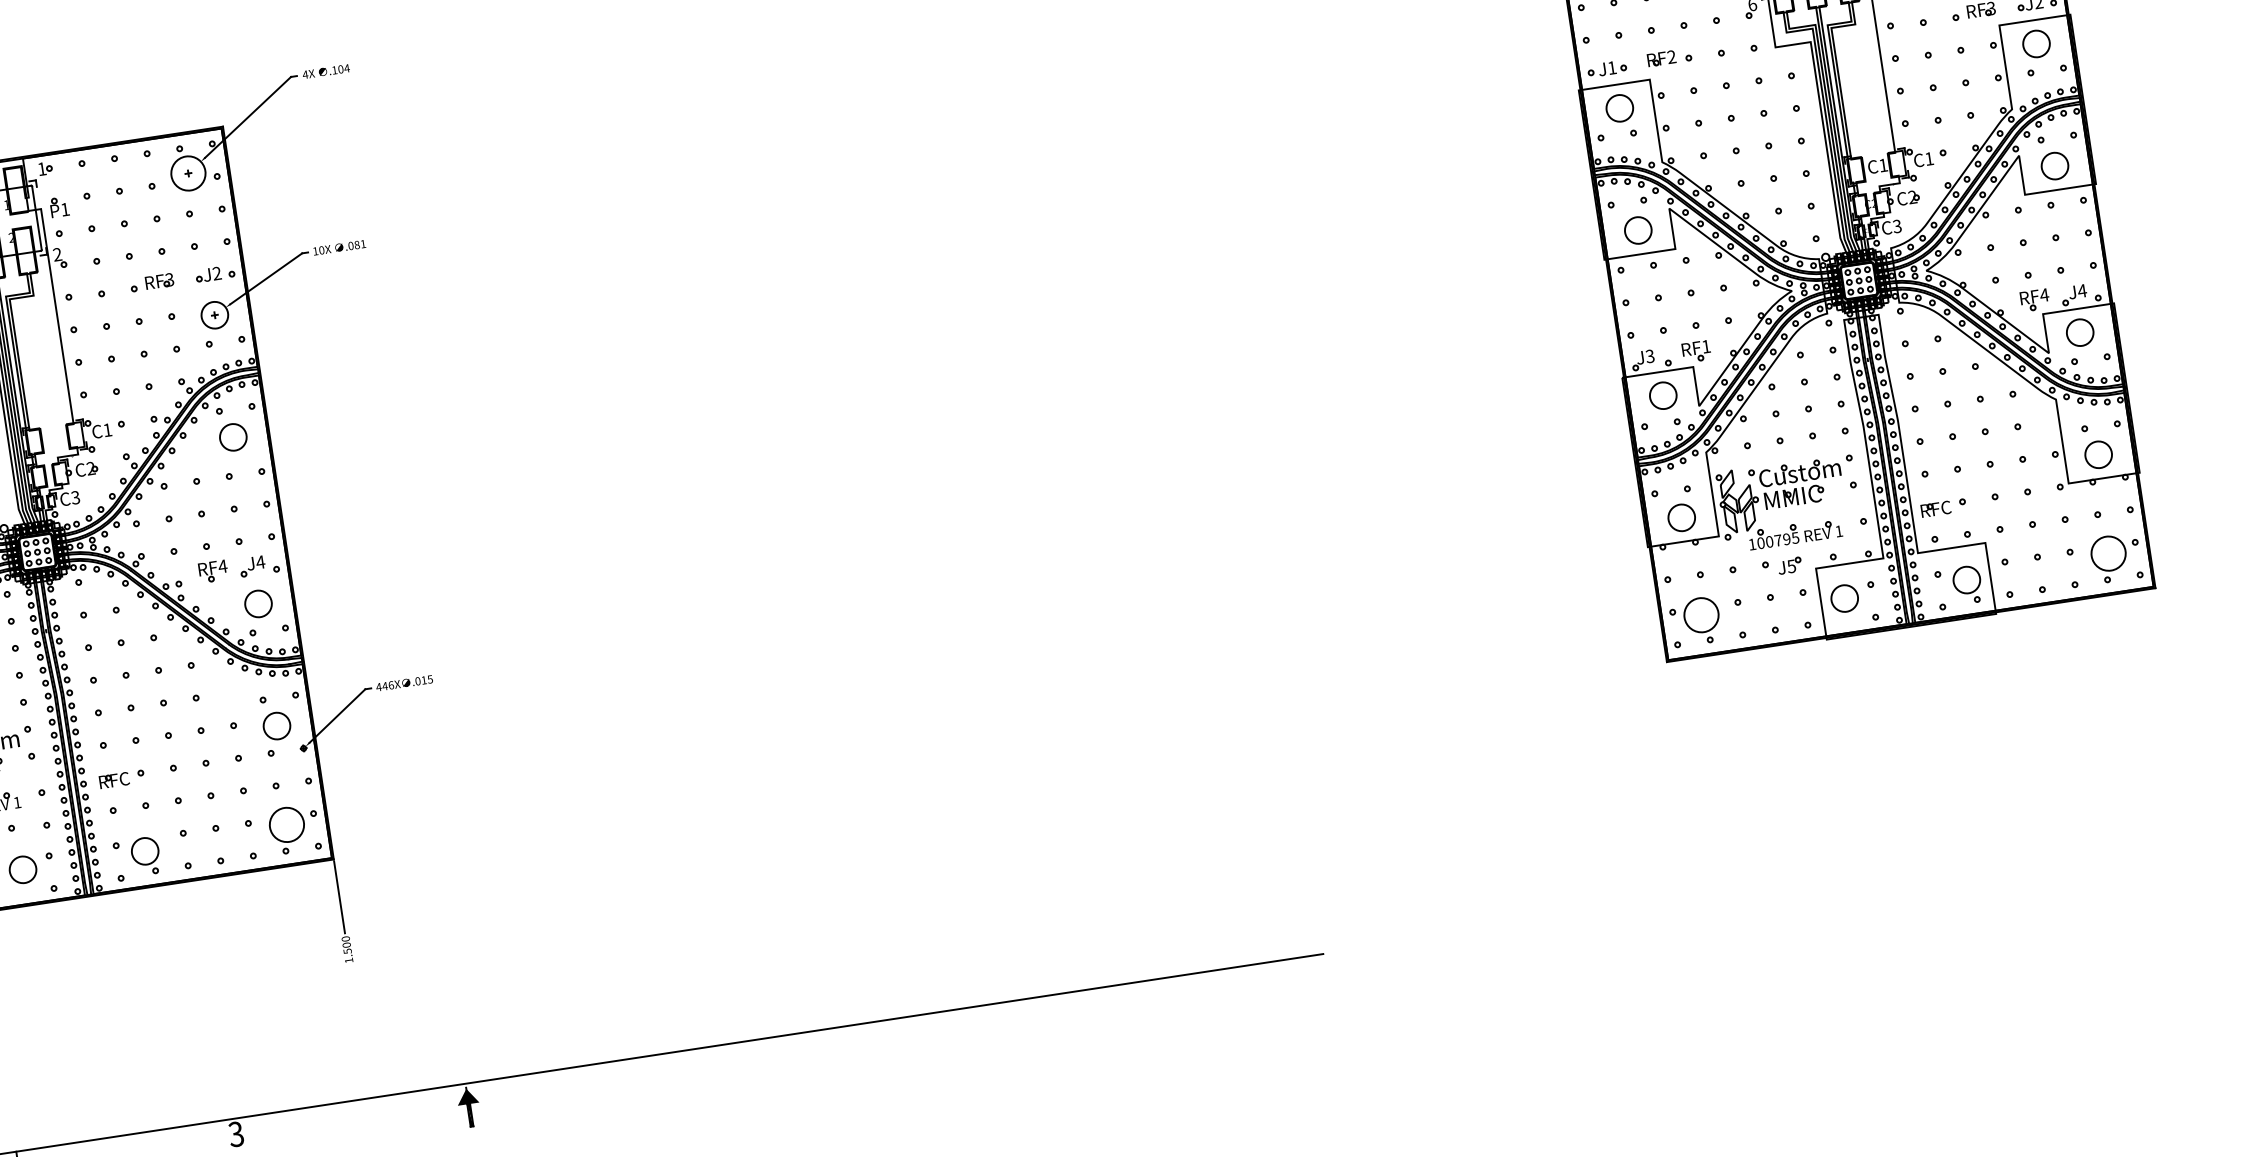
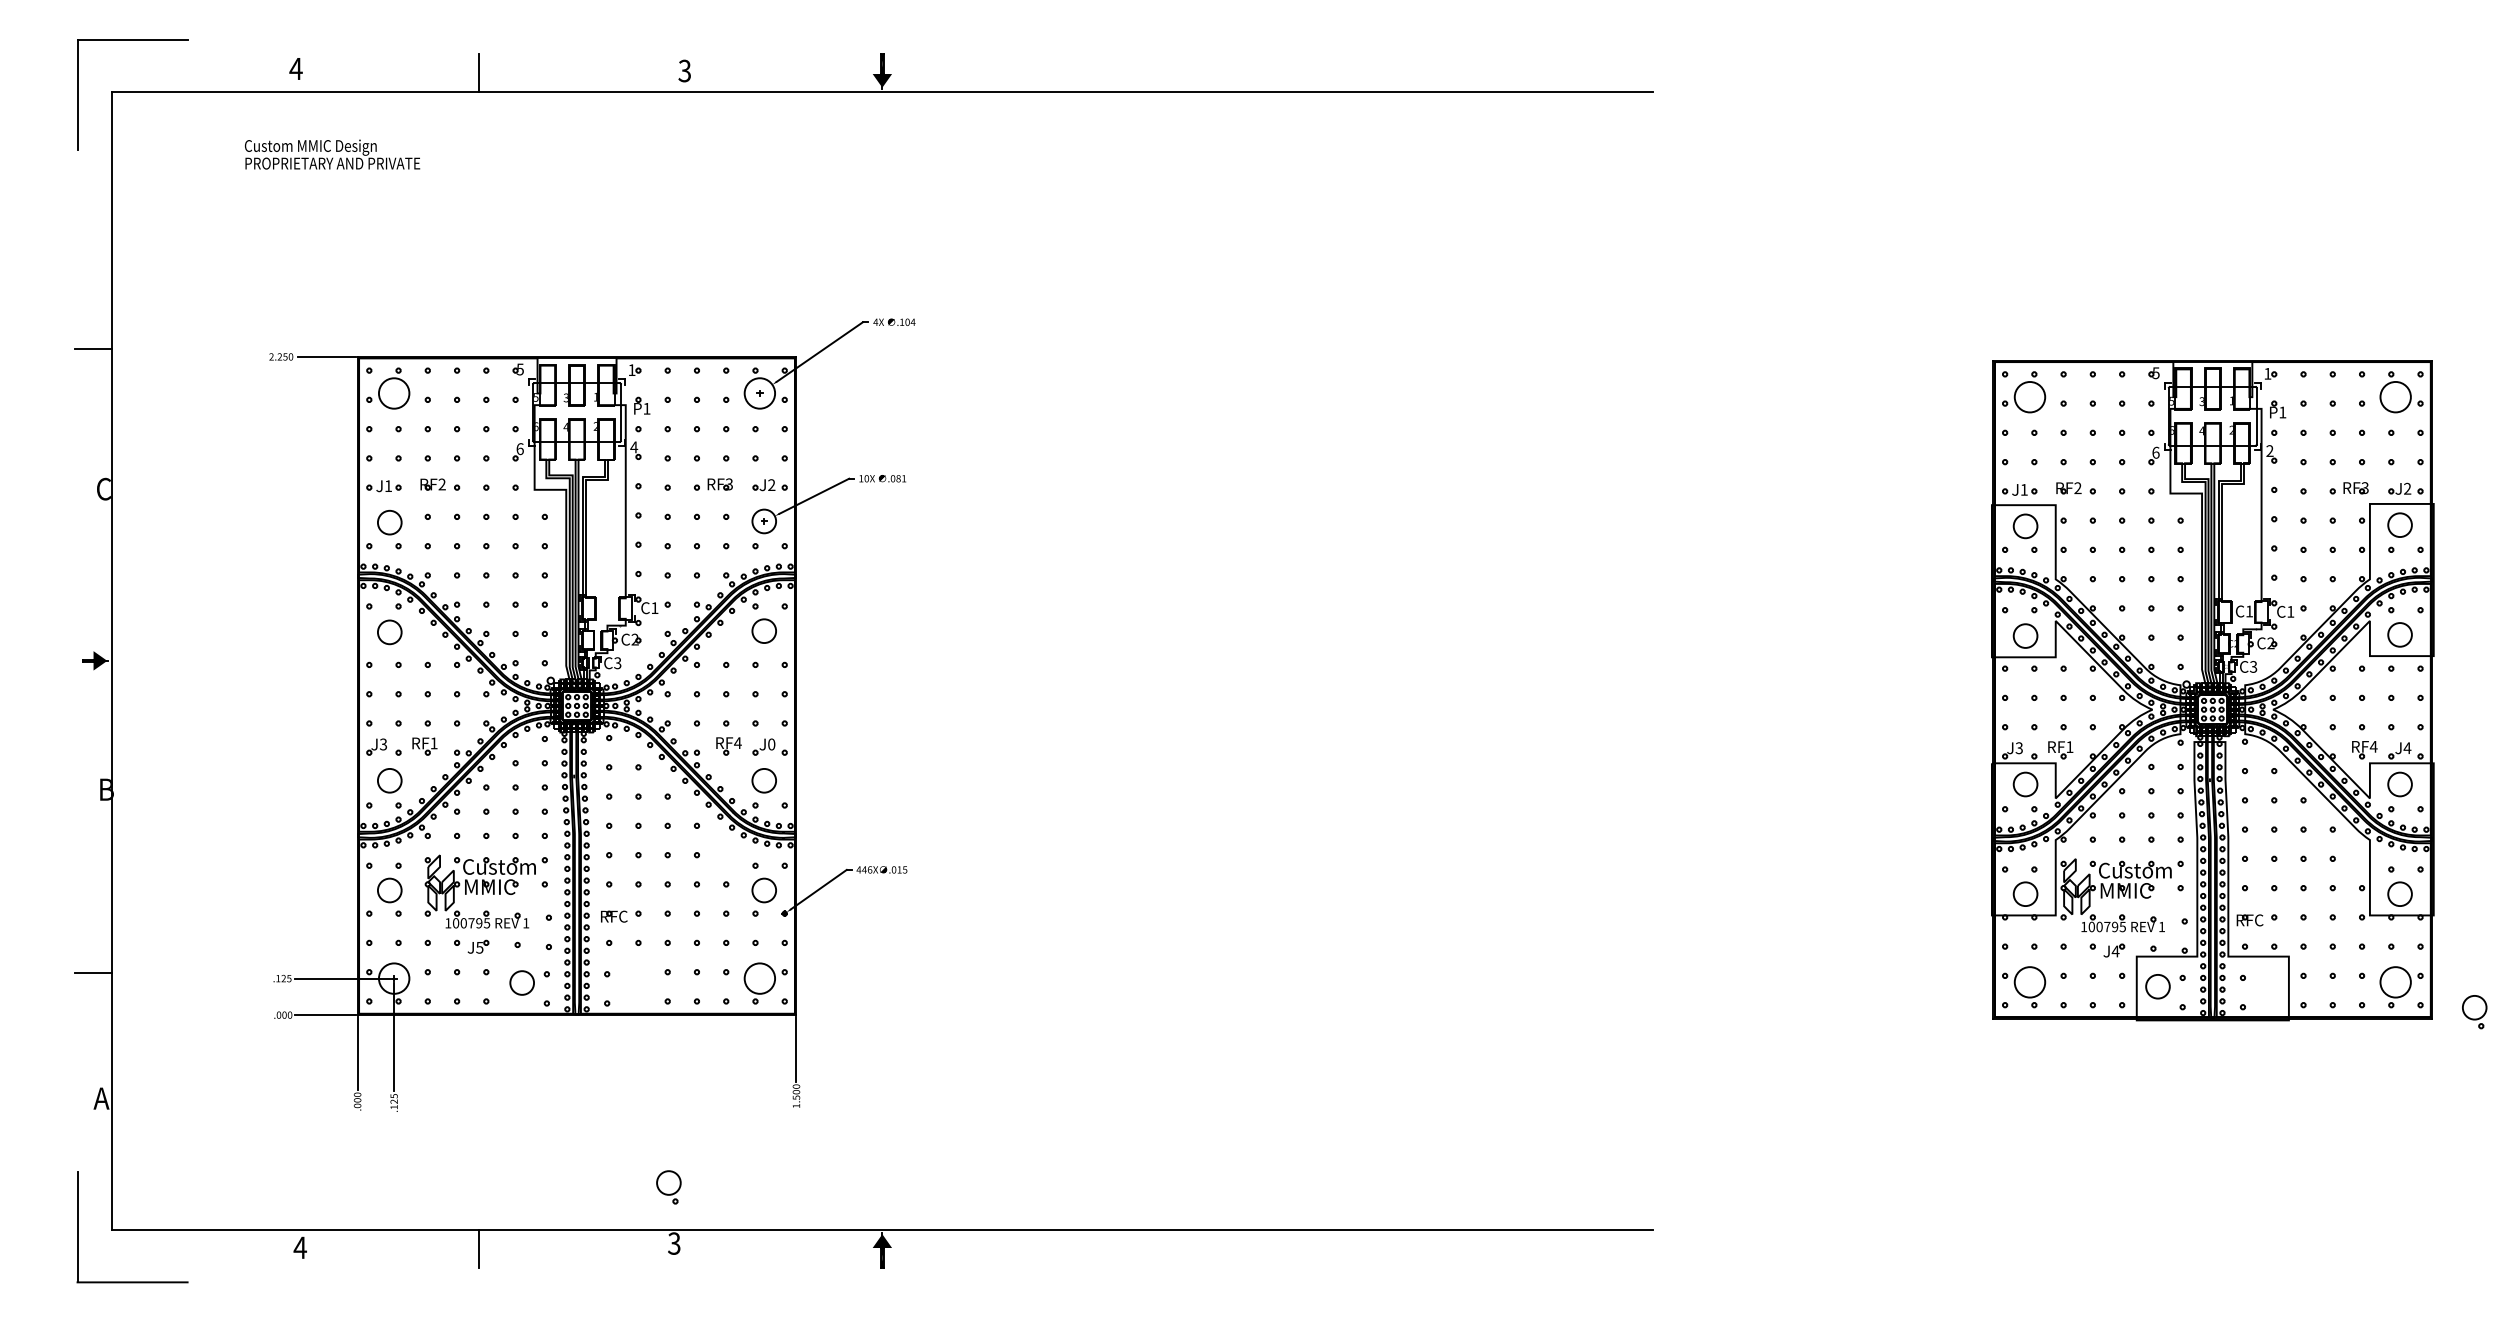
text: (57, 254) -> (634, 447), 2 -> 4
text: (260, 562) -> (771, 744), J4 -> J0
text: (1791, 566) -> (2115, 951), J5 -> J4
part: (1967, 585) -> (2474, 1012), moved
part: (145, 856) -> (668, 1187), moved

